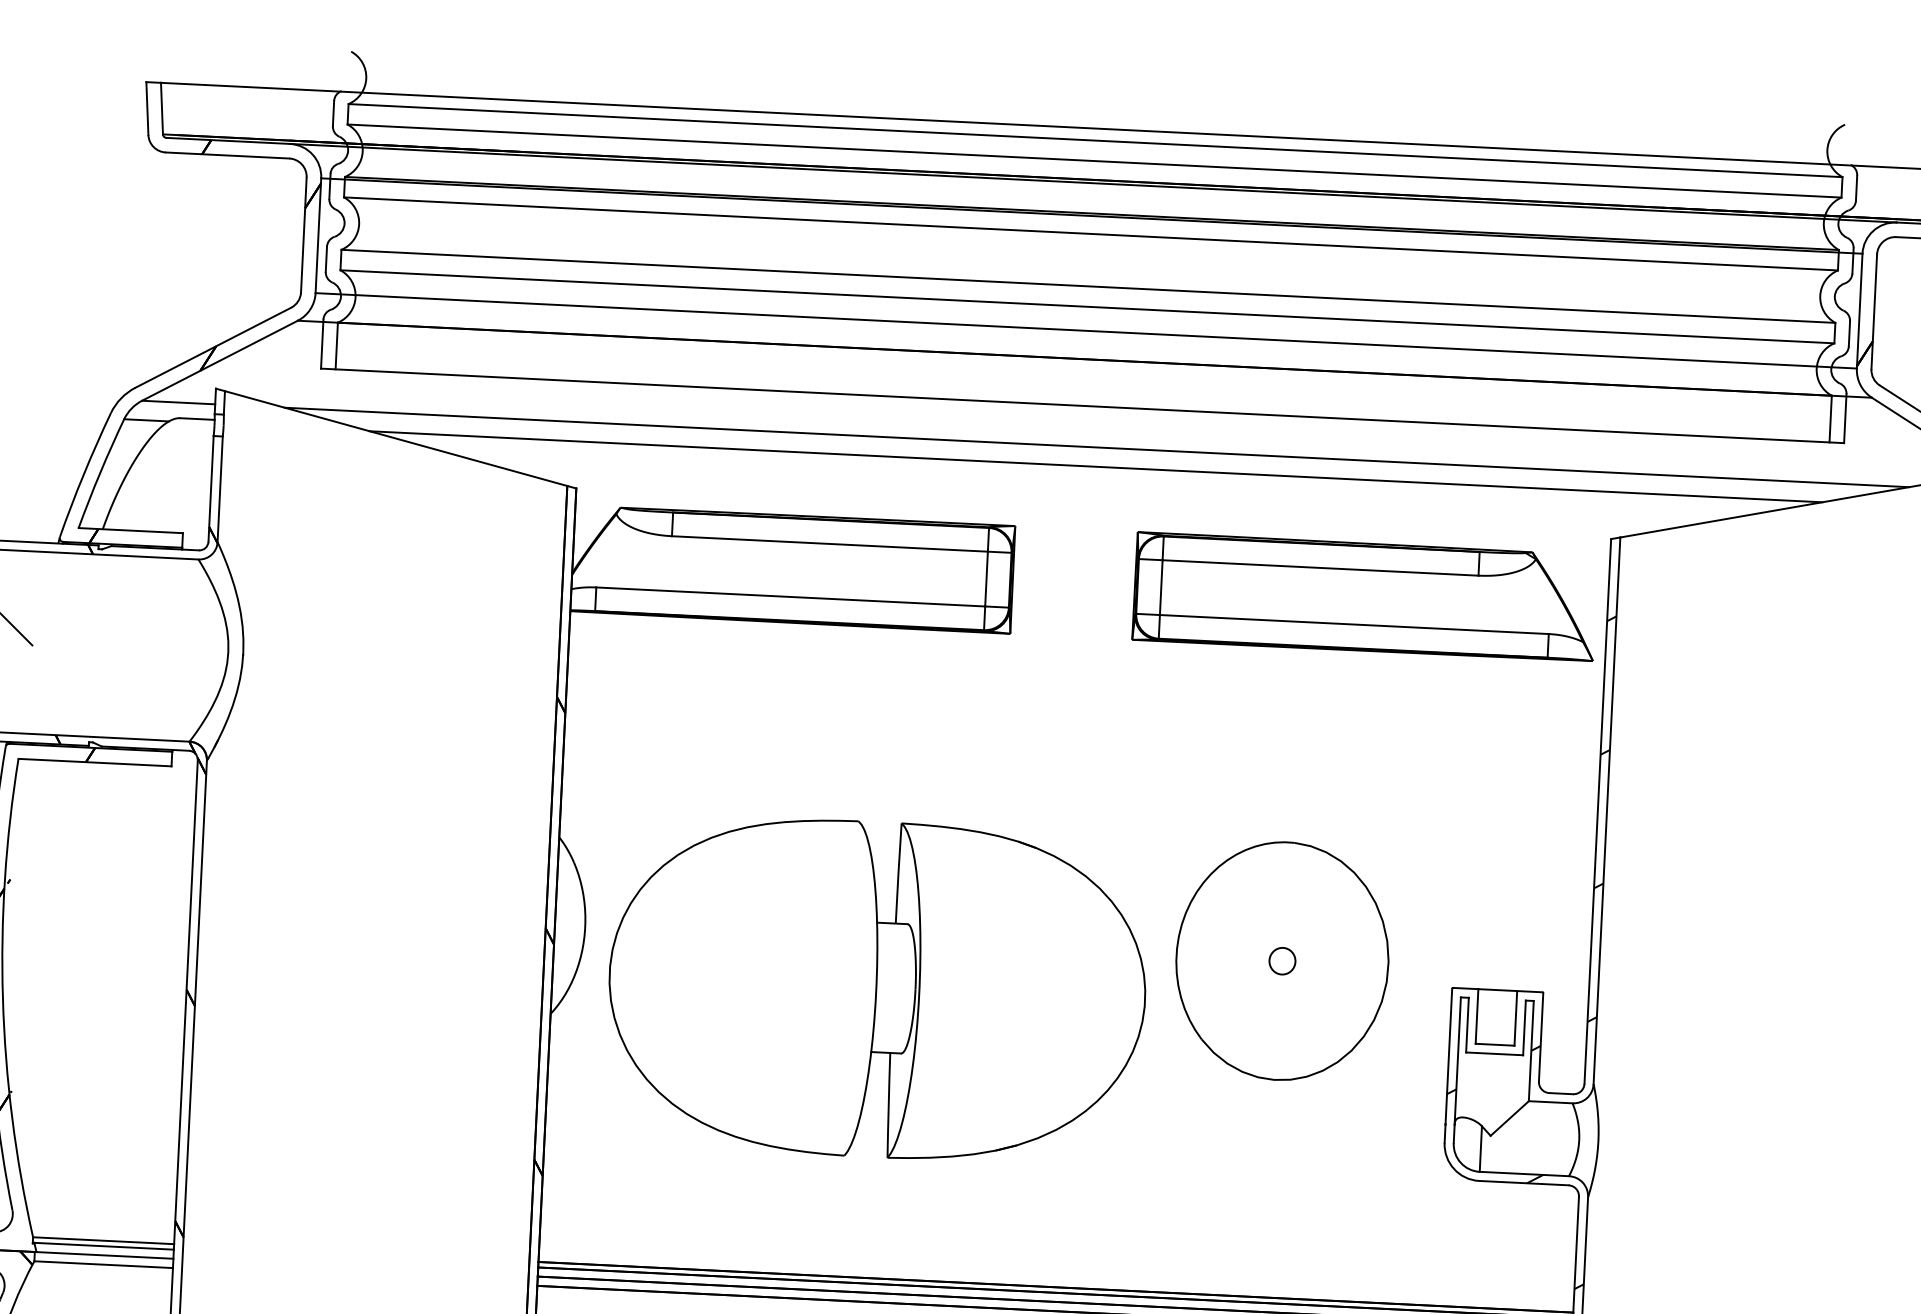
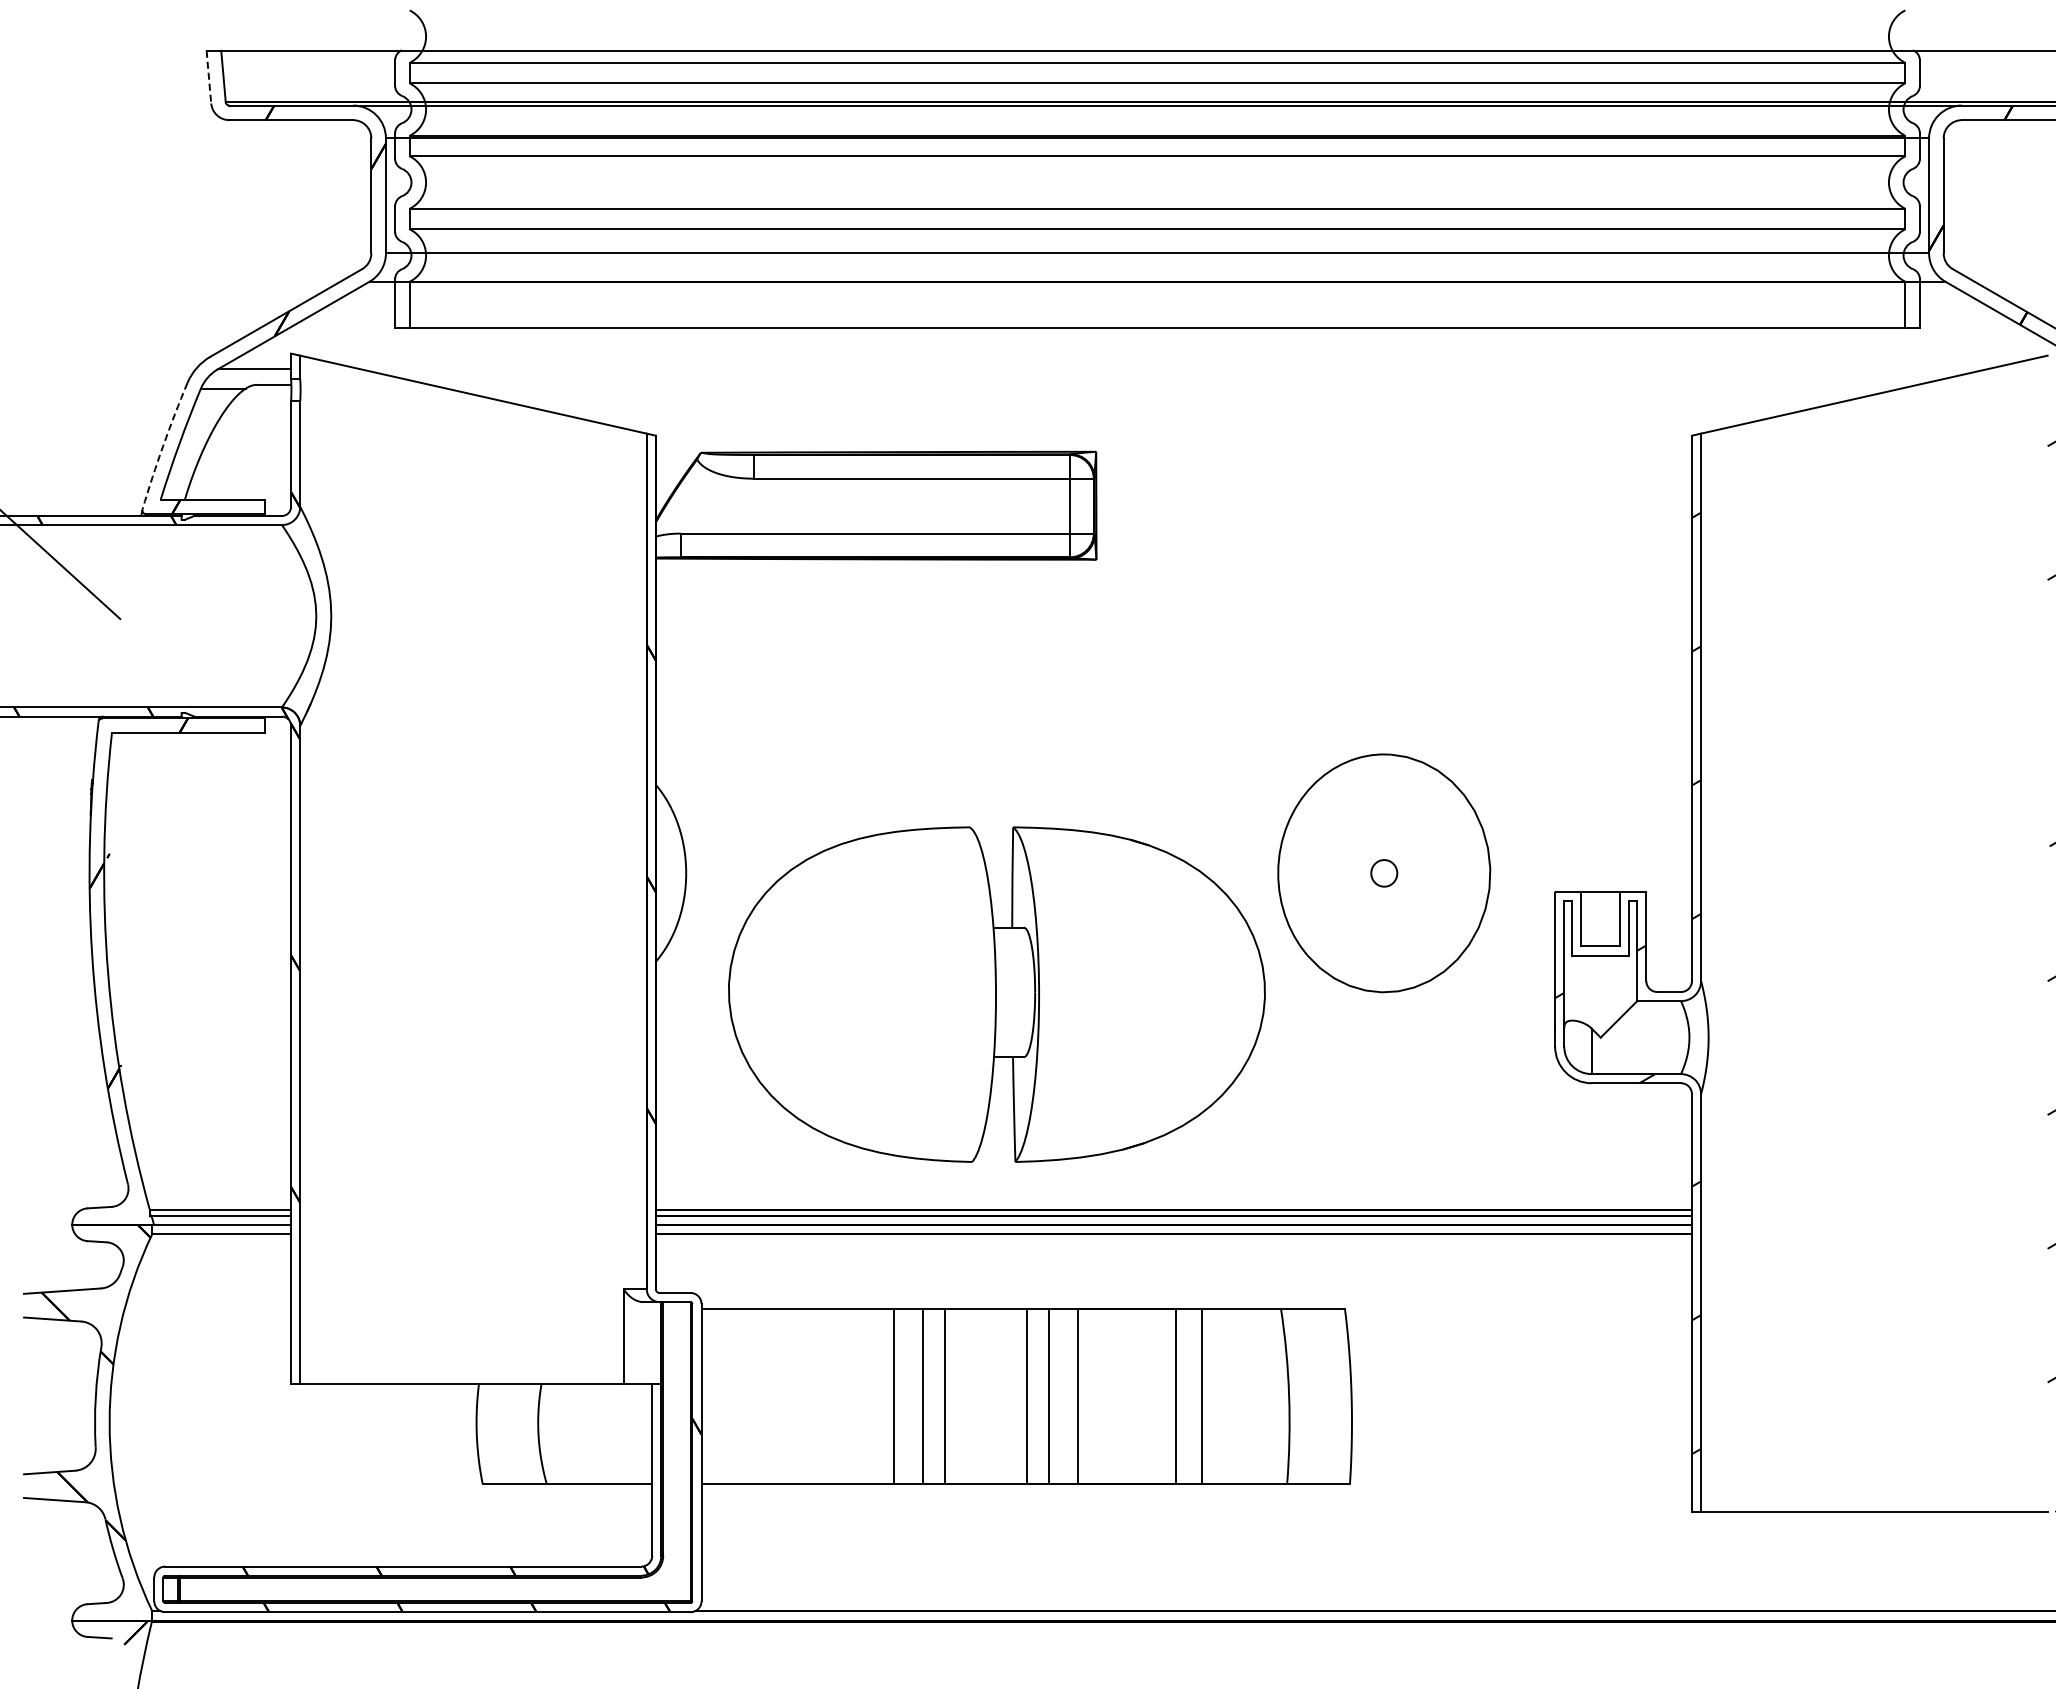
line: (146, 108) -> (208, 77), solid -> dashed
line: (1096, 447) -> (1173, 369), removed
line: (1095, 466) -> (1173, 388), removed
arc: (84, 474) -> (163, 445), solid -> dashed
part: (1364, 596) -> (1448, 505), removed
part: (876, 989) -> (996, 994), moved

